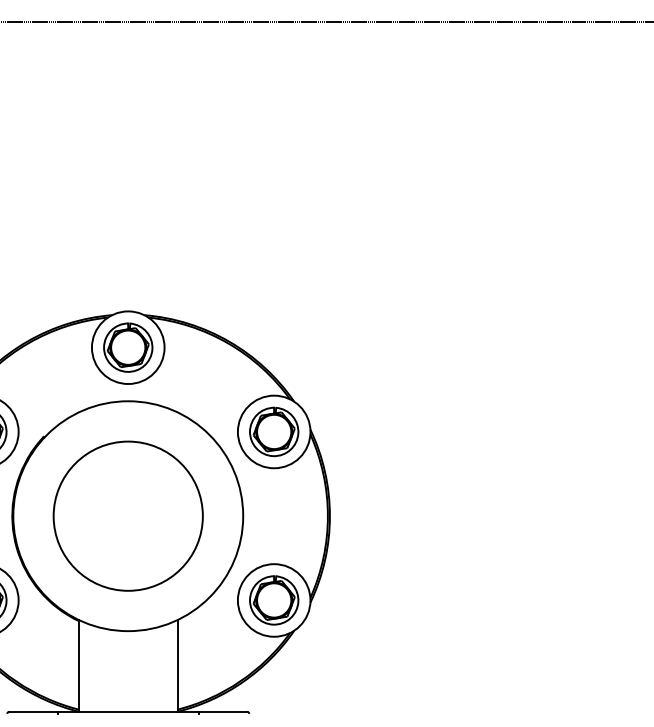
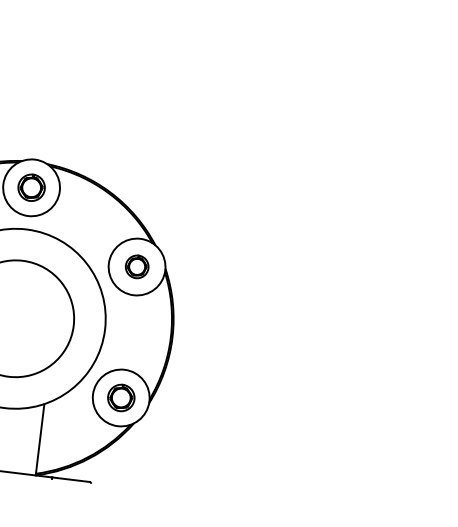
part: (128, 347) -> (31, 187), size x0.7
part: (274, 431) -> (137, 266), size x0.6
part: (274, 600) -> (121, 398), size x0.7

